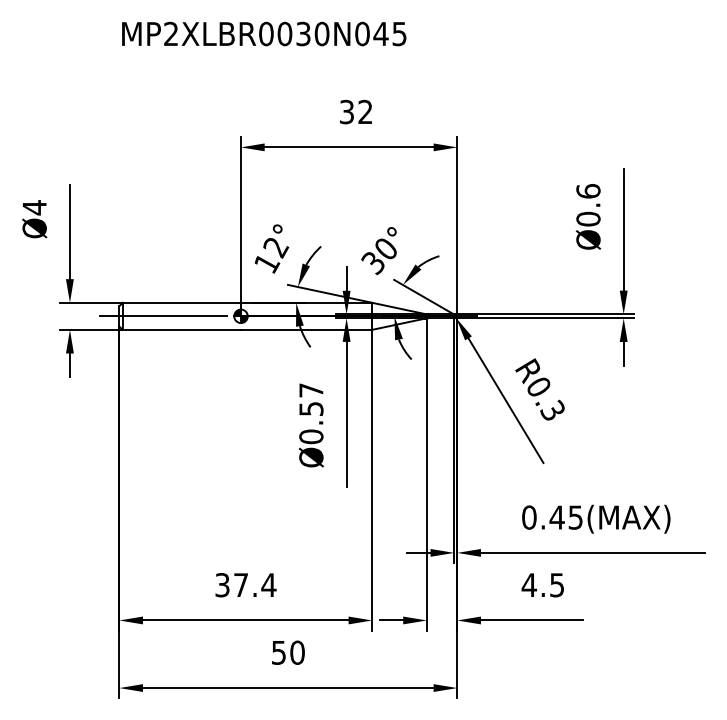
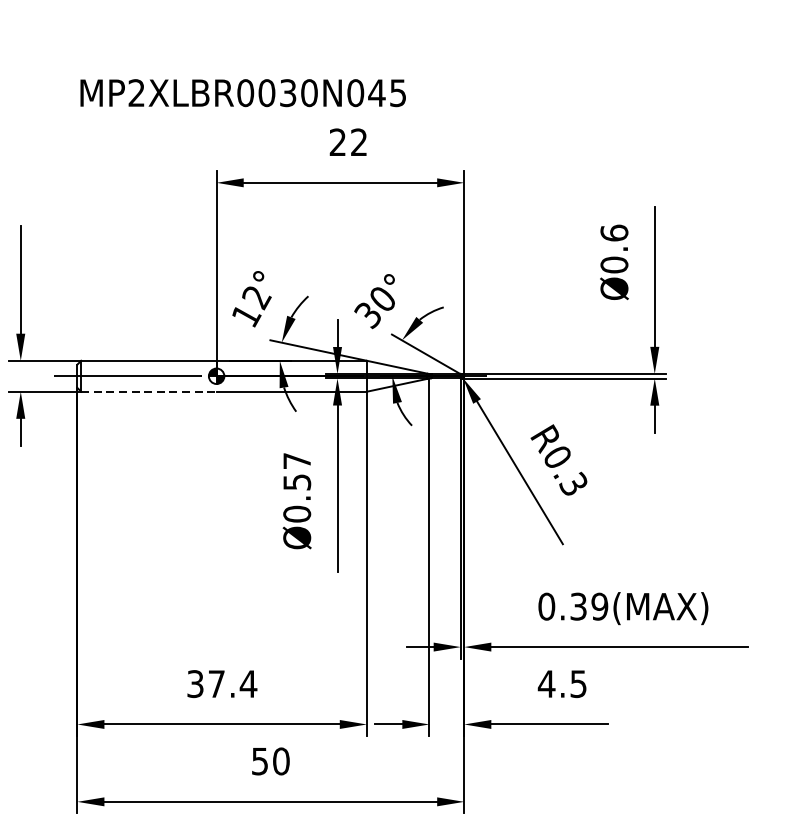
text: (264, 33) -> (243, 92), moved
text: (346, 112) -> (337, 142), 32 -> 22
line: (182, 329) -> (149, 391), solid -> dashed
text: (565, 517) -> (588, 606), 0.45(MAX) -> 0.39(MAX)

